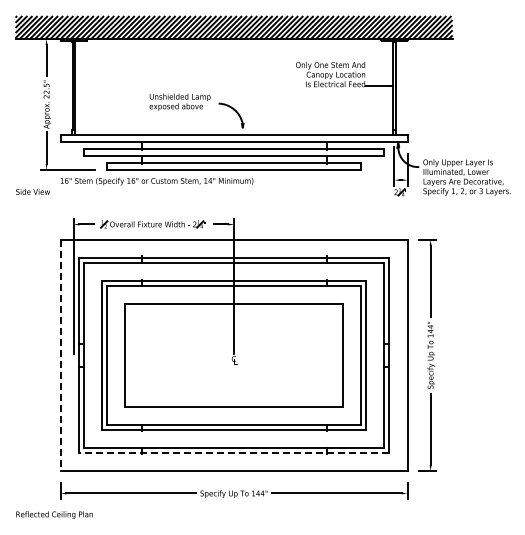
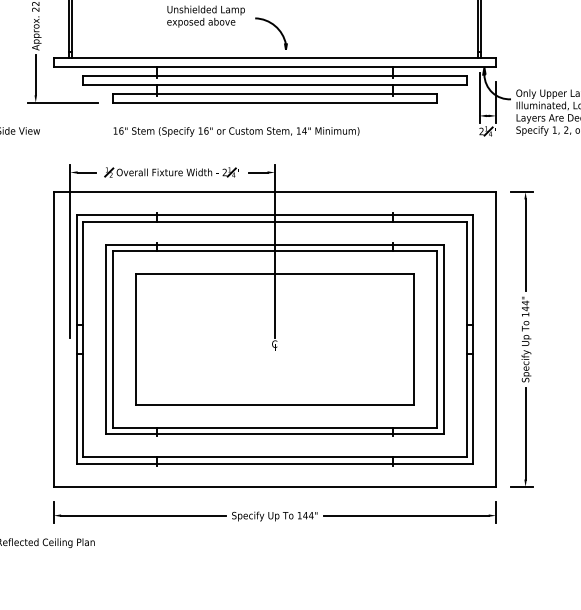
text: (156, 181) -> (235, 131), moved
line: (60, 355) -> (53, 339), dashed -> solid
line: (233, 452) -> (274, 463), dashed -> solid

